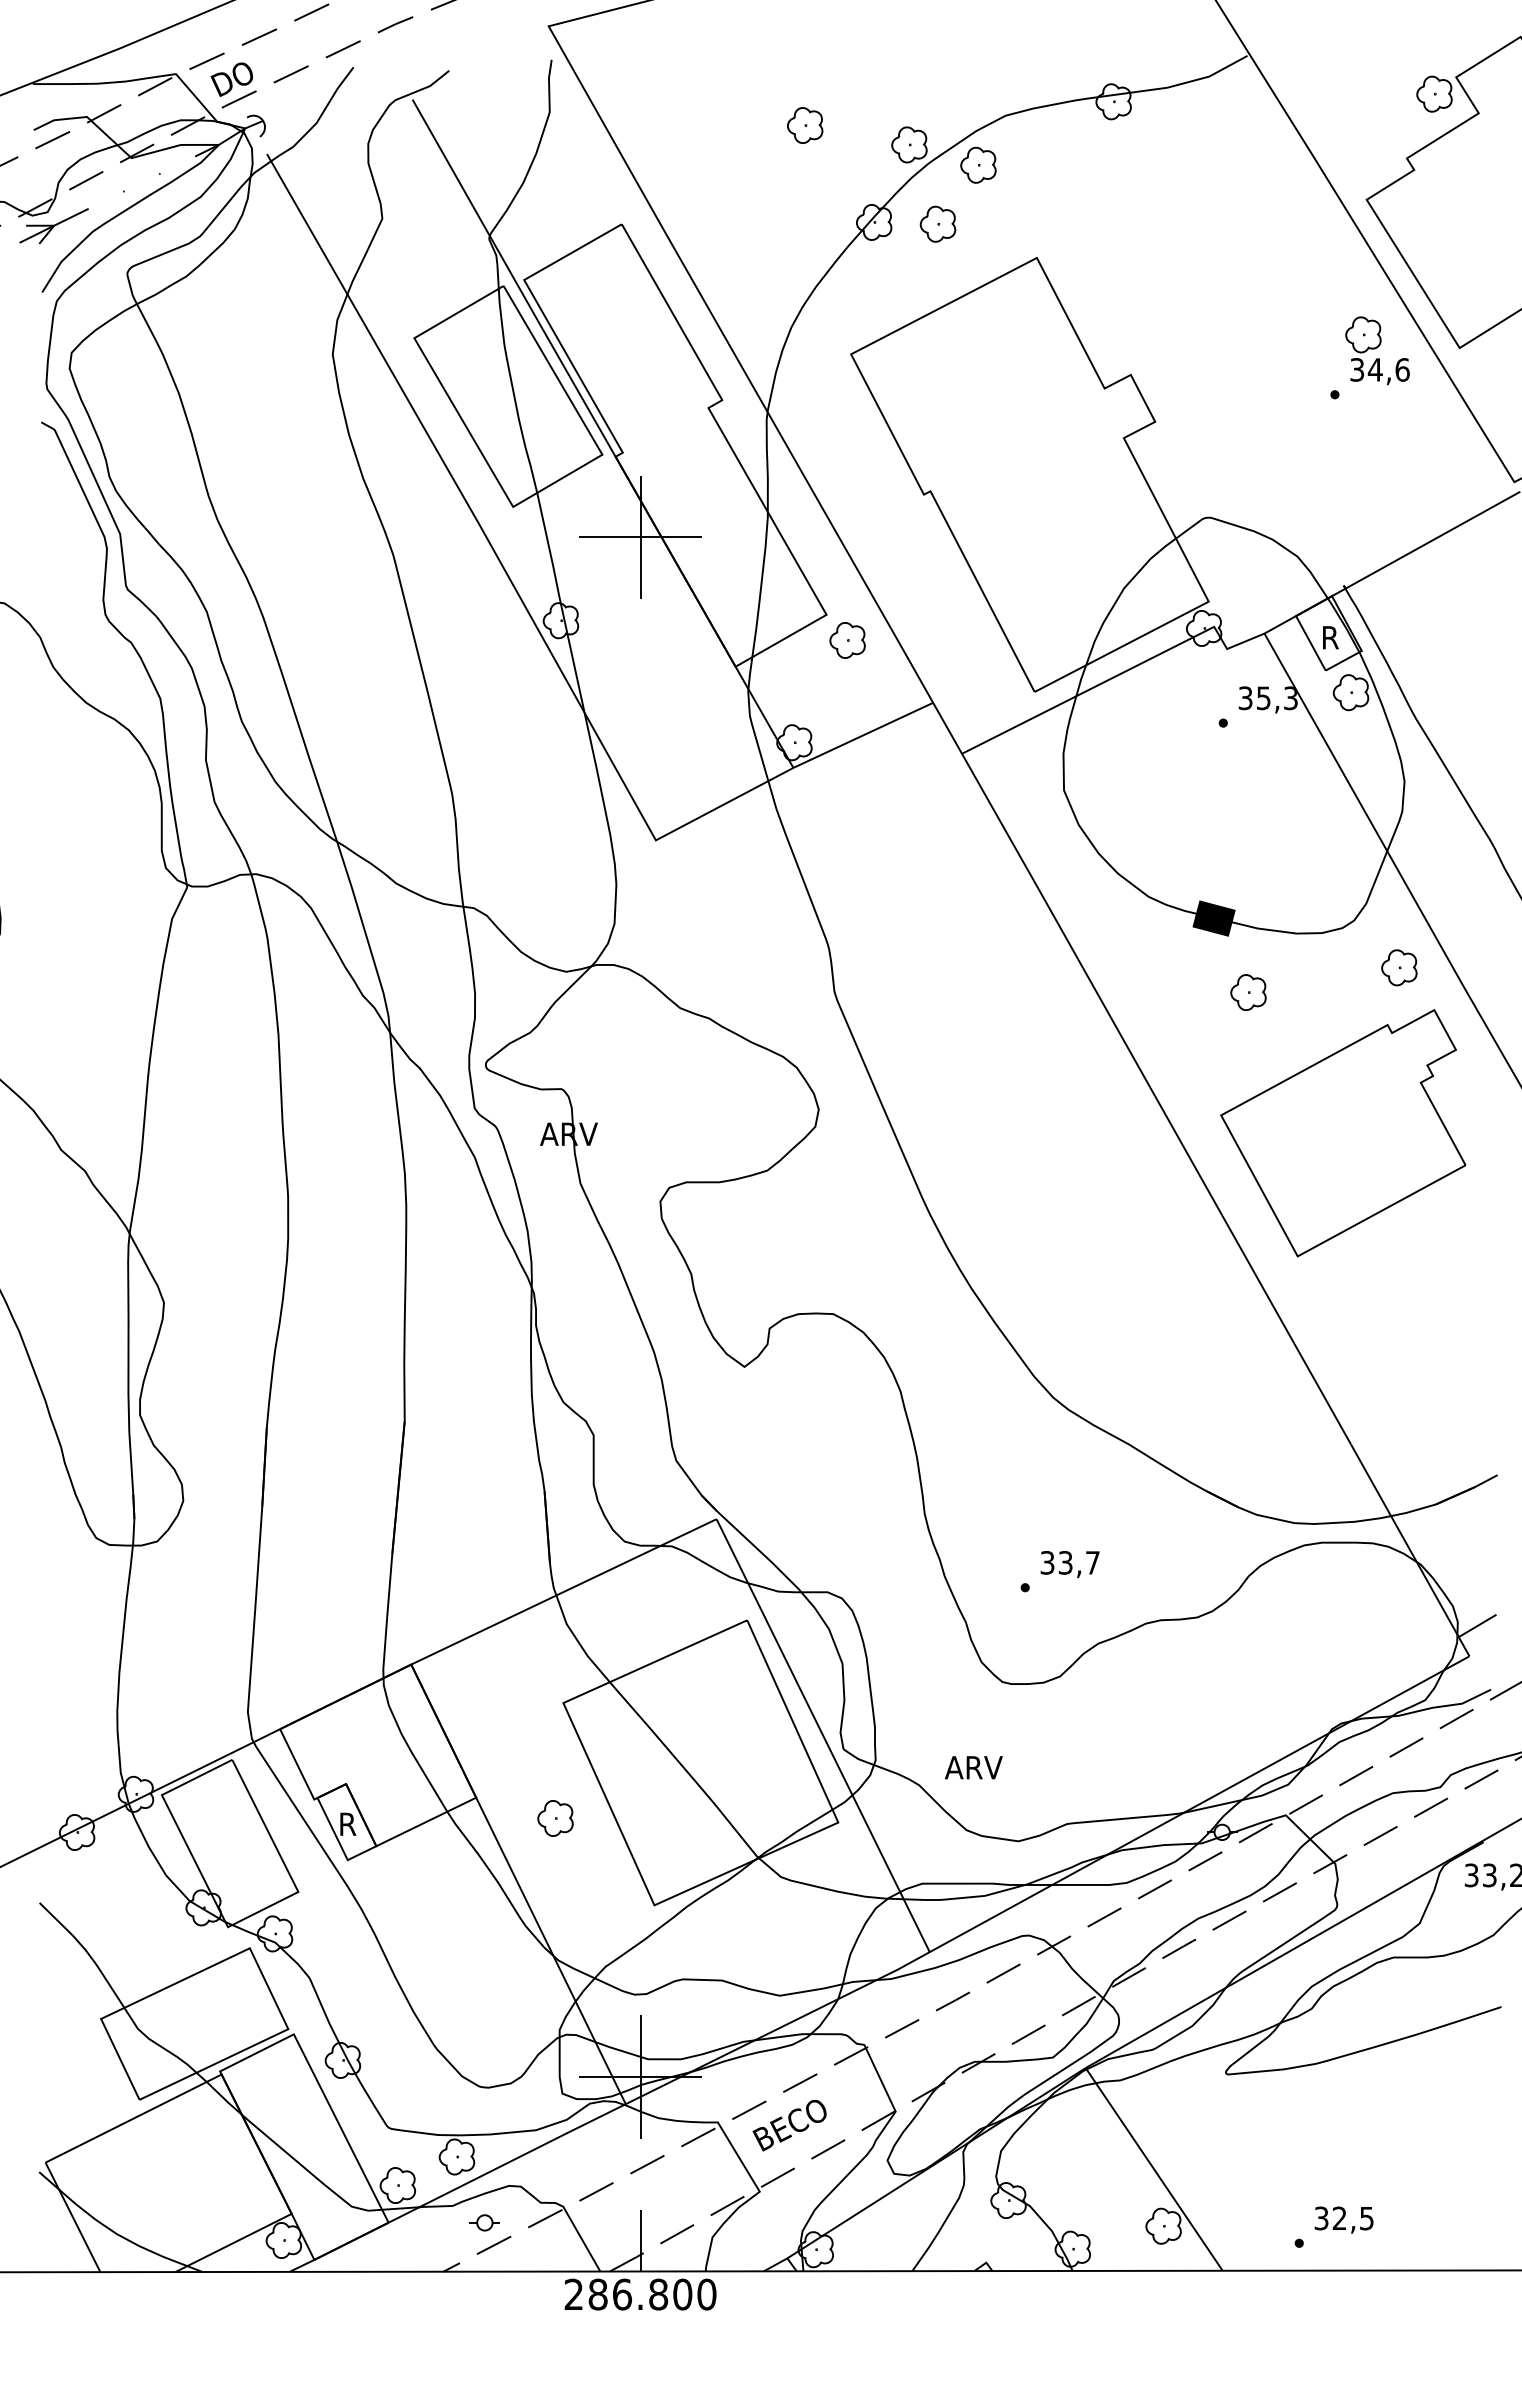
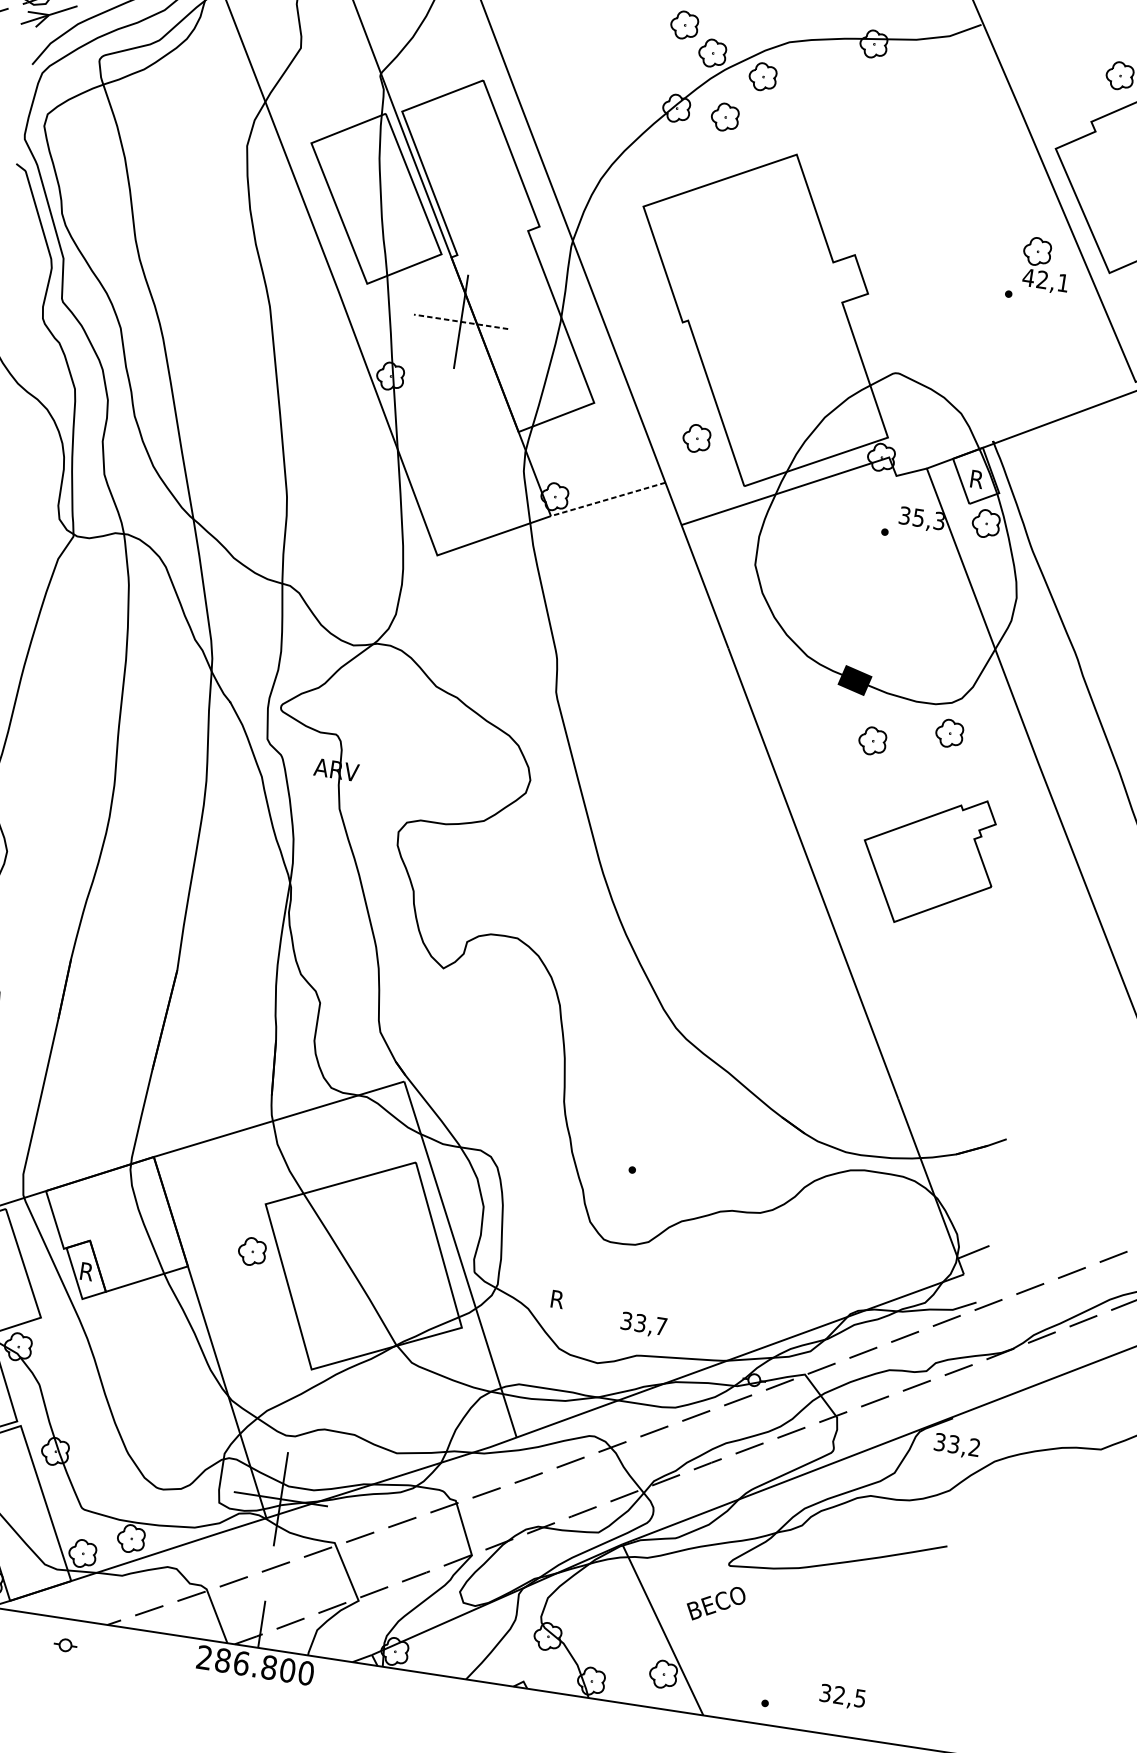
part: (805, 125) -> (684, 25), moved
text: (1379, 369) -> (1045, 280), 34,6 -> 42,1
line: (640, 537) -> (461, 322), solid -> dashed
part: (847, 640) -> (696, 438), moved
line: (862, 735) -> (607, 499), solid -> dashed
part: (1399, 967) -> (949, 733), moved
part: (1343, 1133) -> (928, 860), size x0.7
text: (1069, 1564) -> (643, 1324), moved
text: (973, 1767) -> (571, 1301), ARV -> R
part: (555, 1818) -> (252, 1251), moved
text: (789, 2125) -> (715, 1603), moved
text: (1343, 2219) -> (842, 1696), moved
part: (484, 2222) -> (65, 1644), moved

